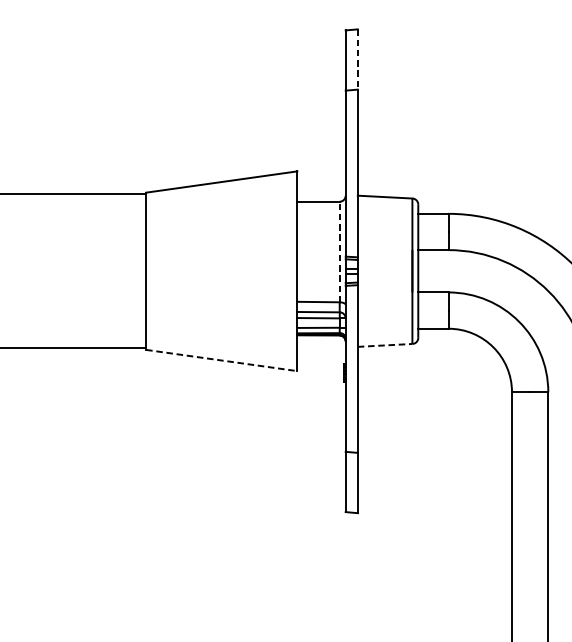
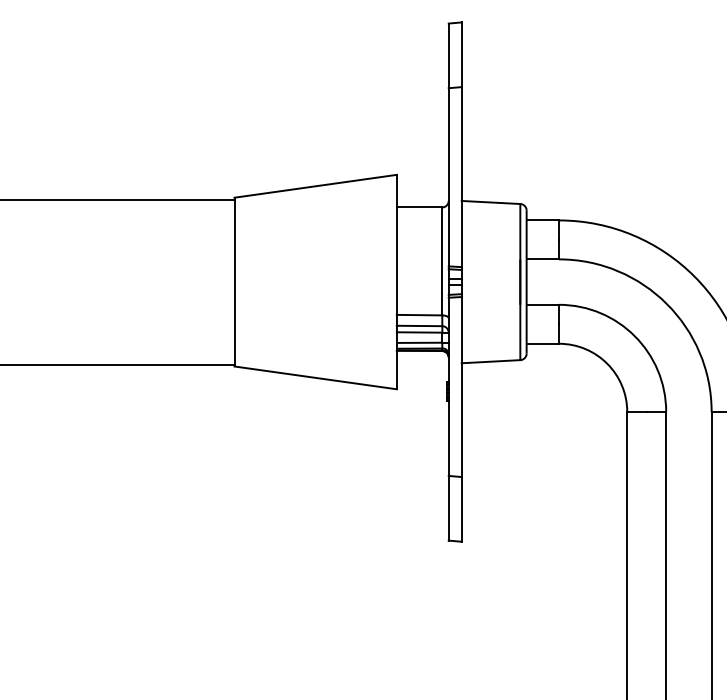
line: (357, 60) -> (461, 55), dashed -> solid
line: (339, 252) -> (442, 261), dashed -> solid
line: (385, 345) -> (491, 361), dashed -> solid
line: (221, 360) -> (315, 377), dashed -> solid

